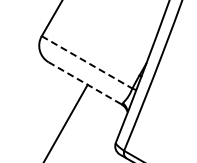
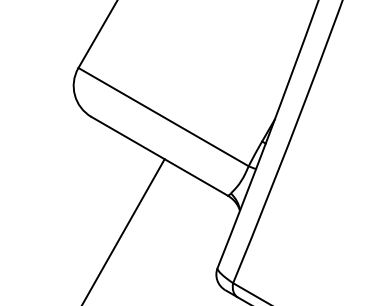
line: (87, 62) -> (164, 117), dashed -> solid
line: (84, 83) -> (158, 156), dashed -> solid

